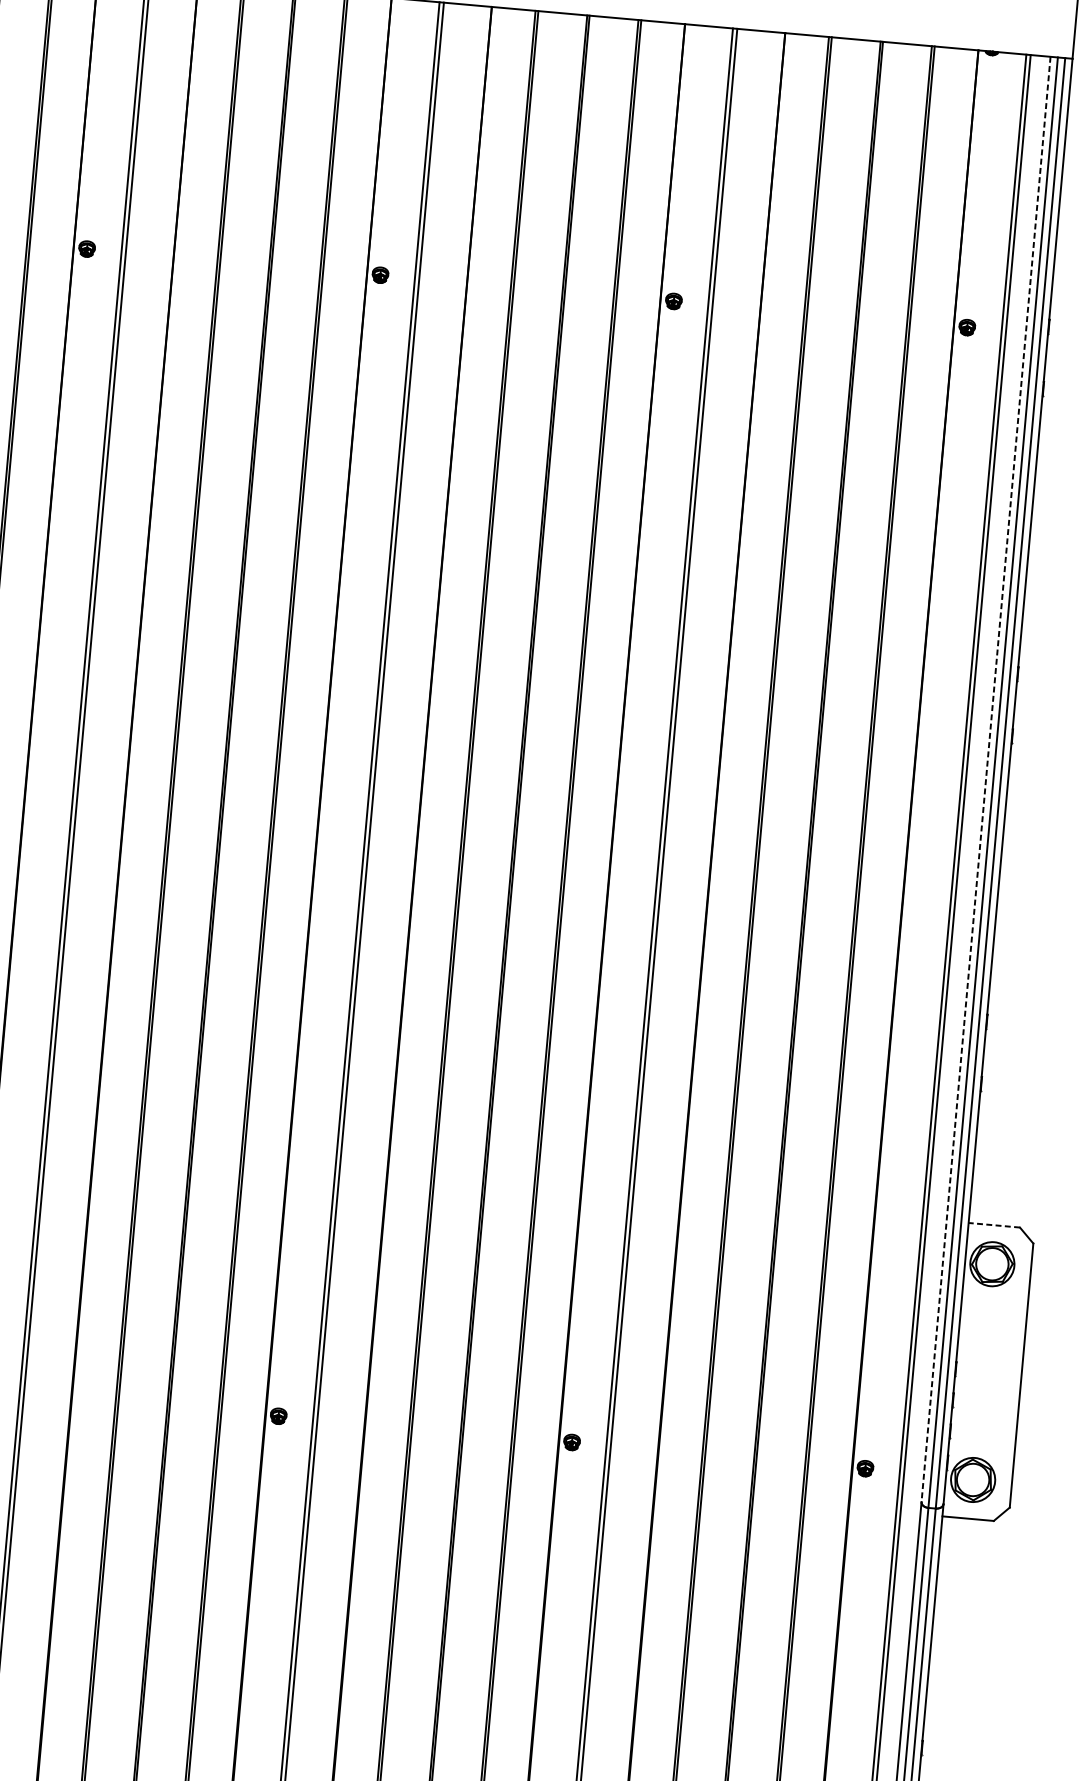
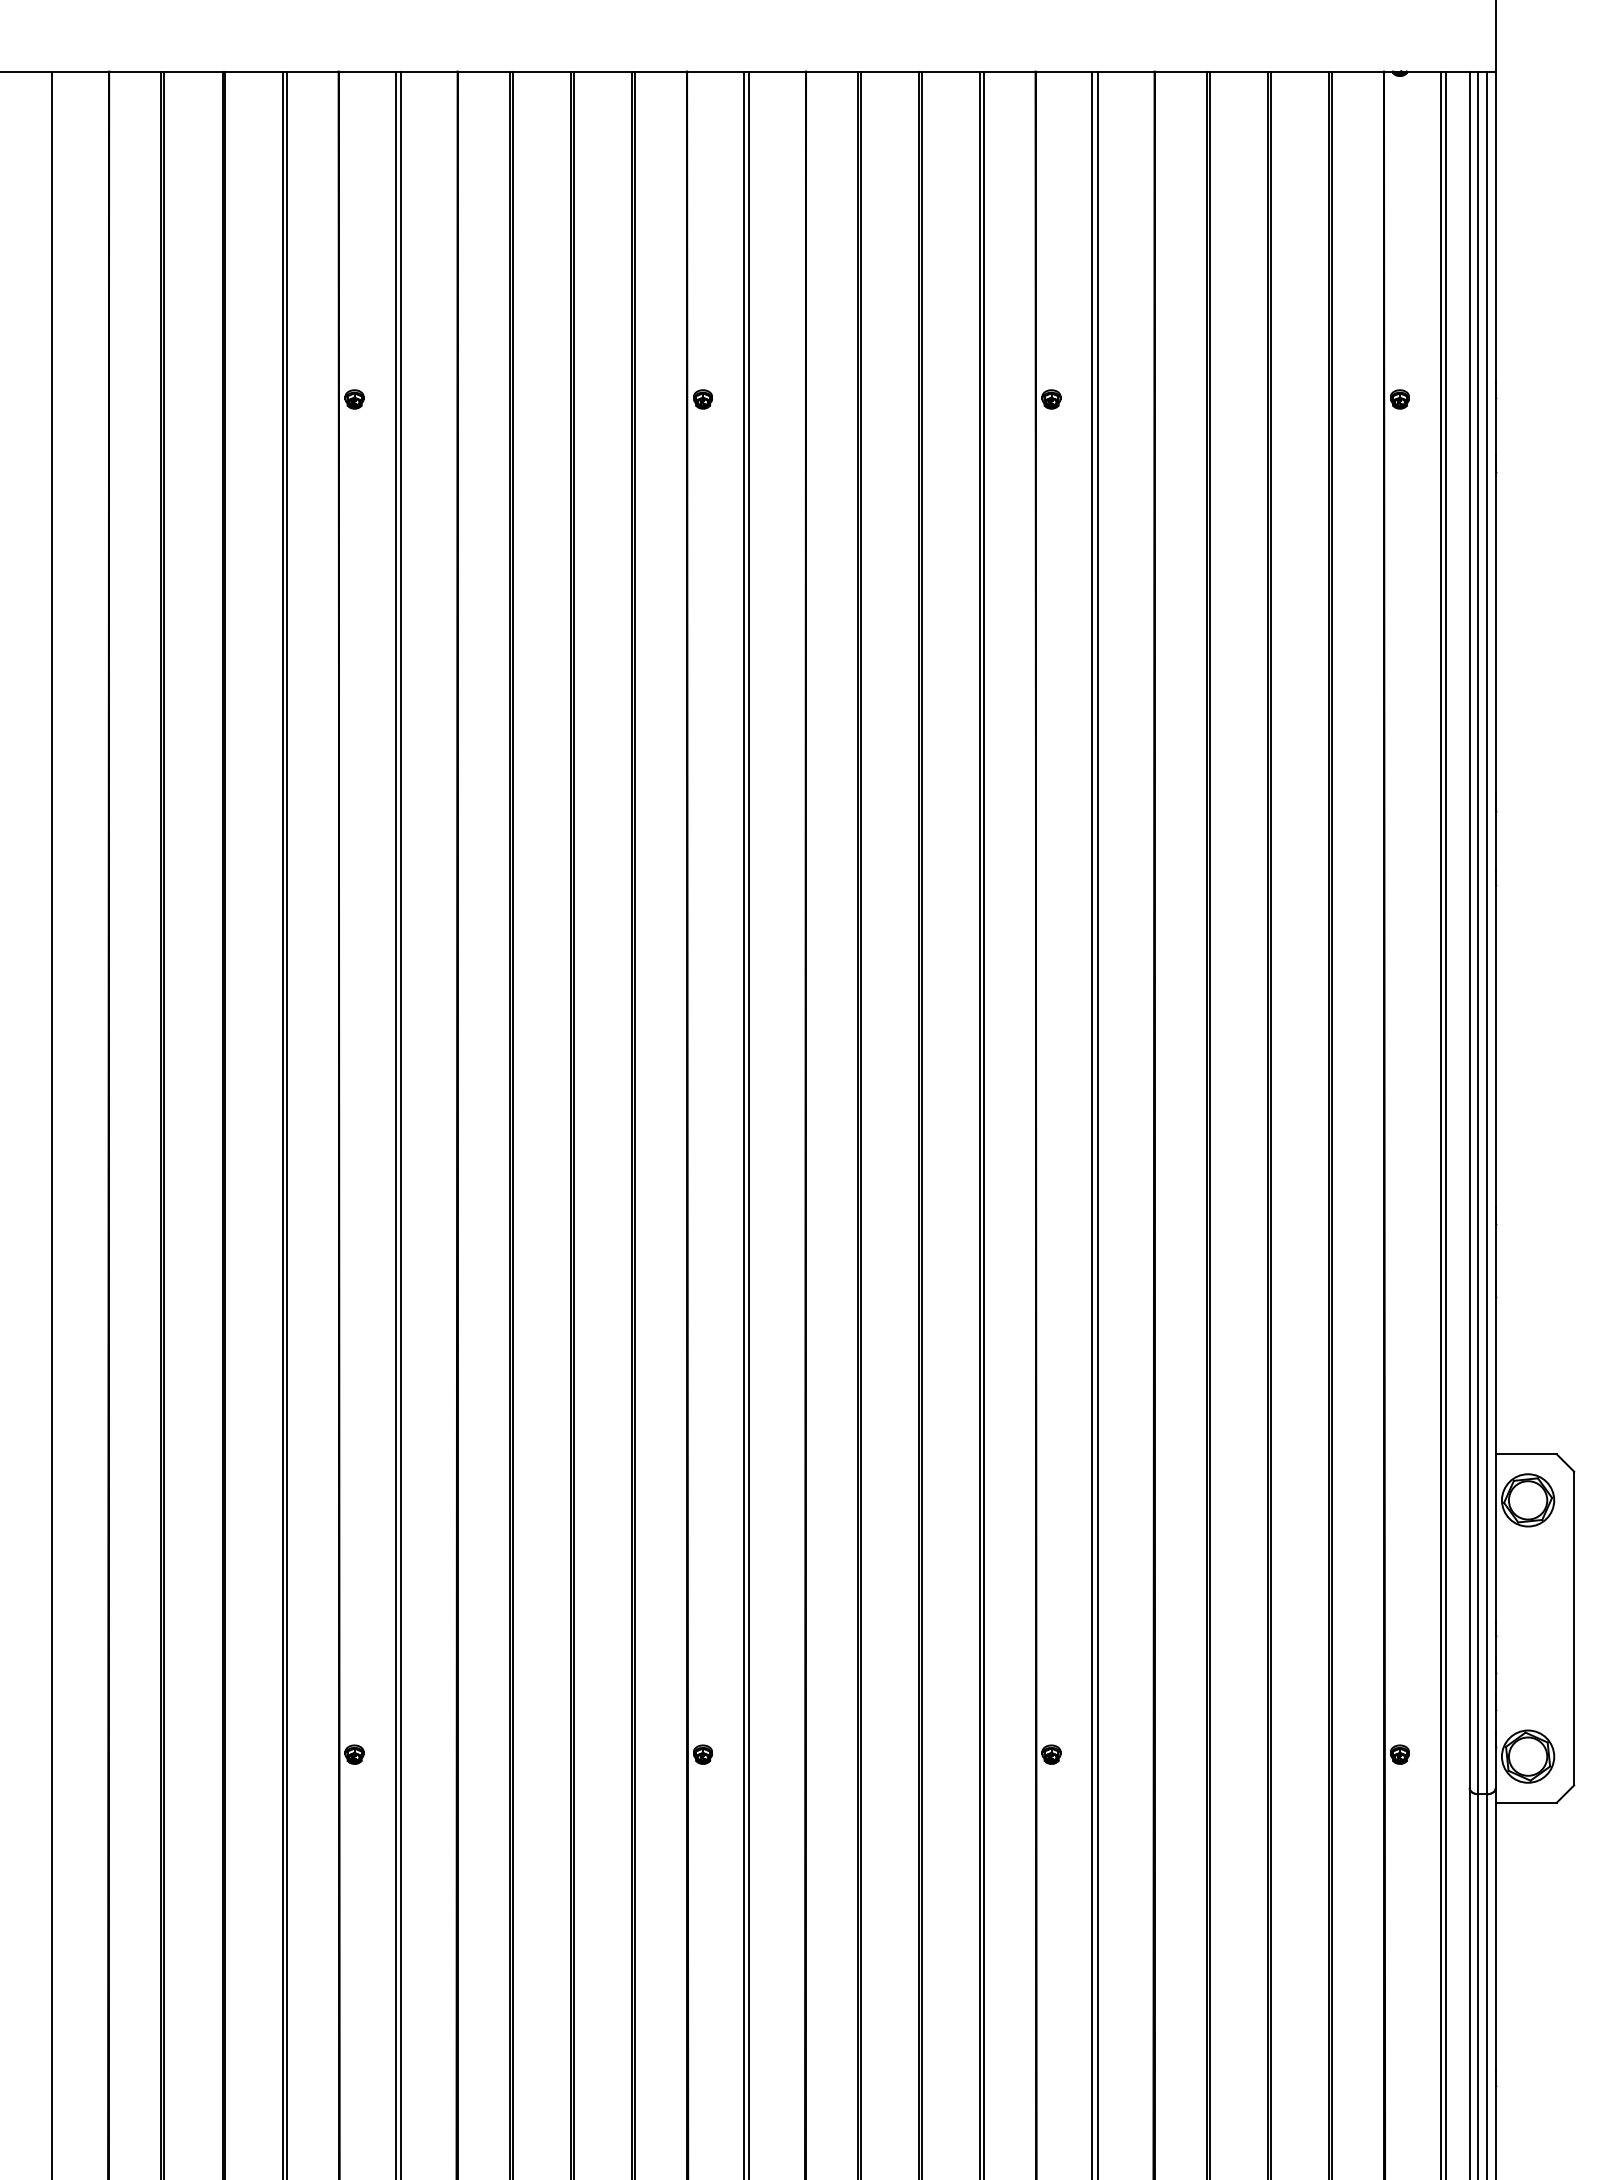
line: (985, 780) -> (1469, 930), dashed -> solid
line: (993, 1225) -> (1525, 1454), dashed -> solid

